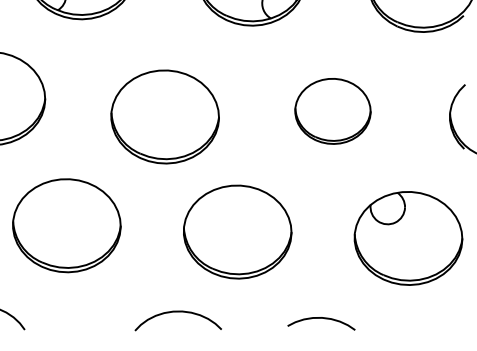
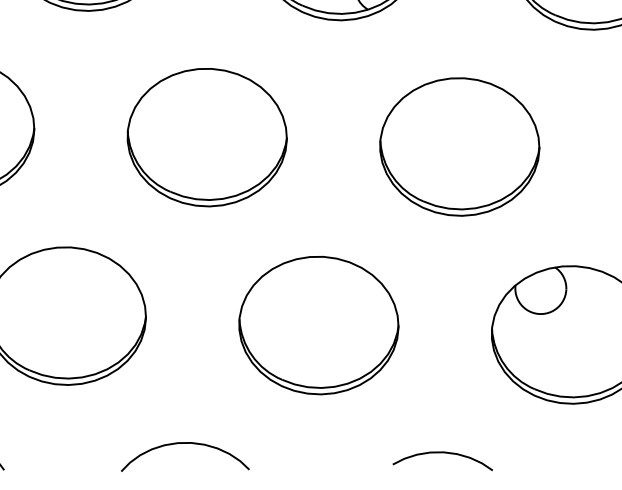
part: (332, 111) -> (459, 147), size x1.43
part: (164, 116) -> (206, 136), moved
curve: (177, 312) -> (184, 444), moved

